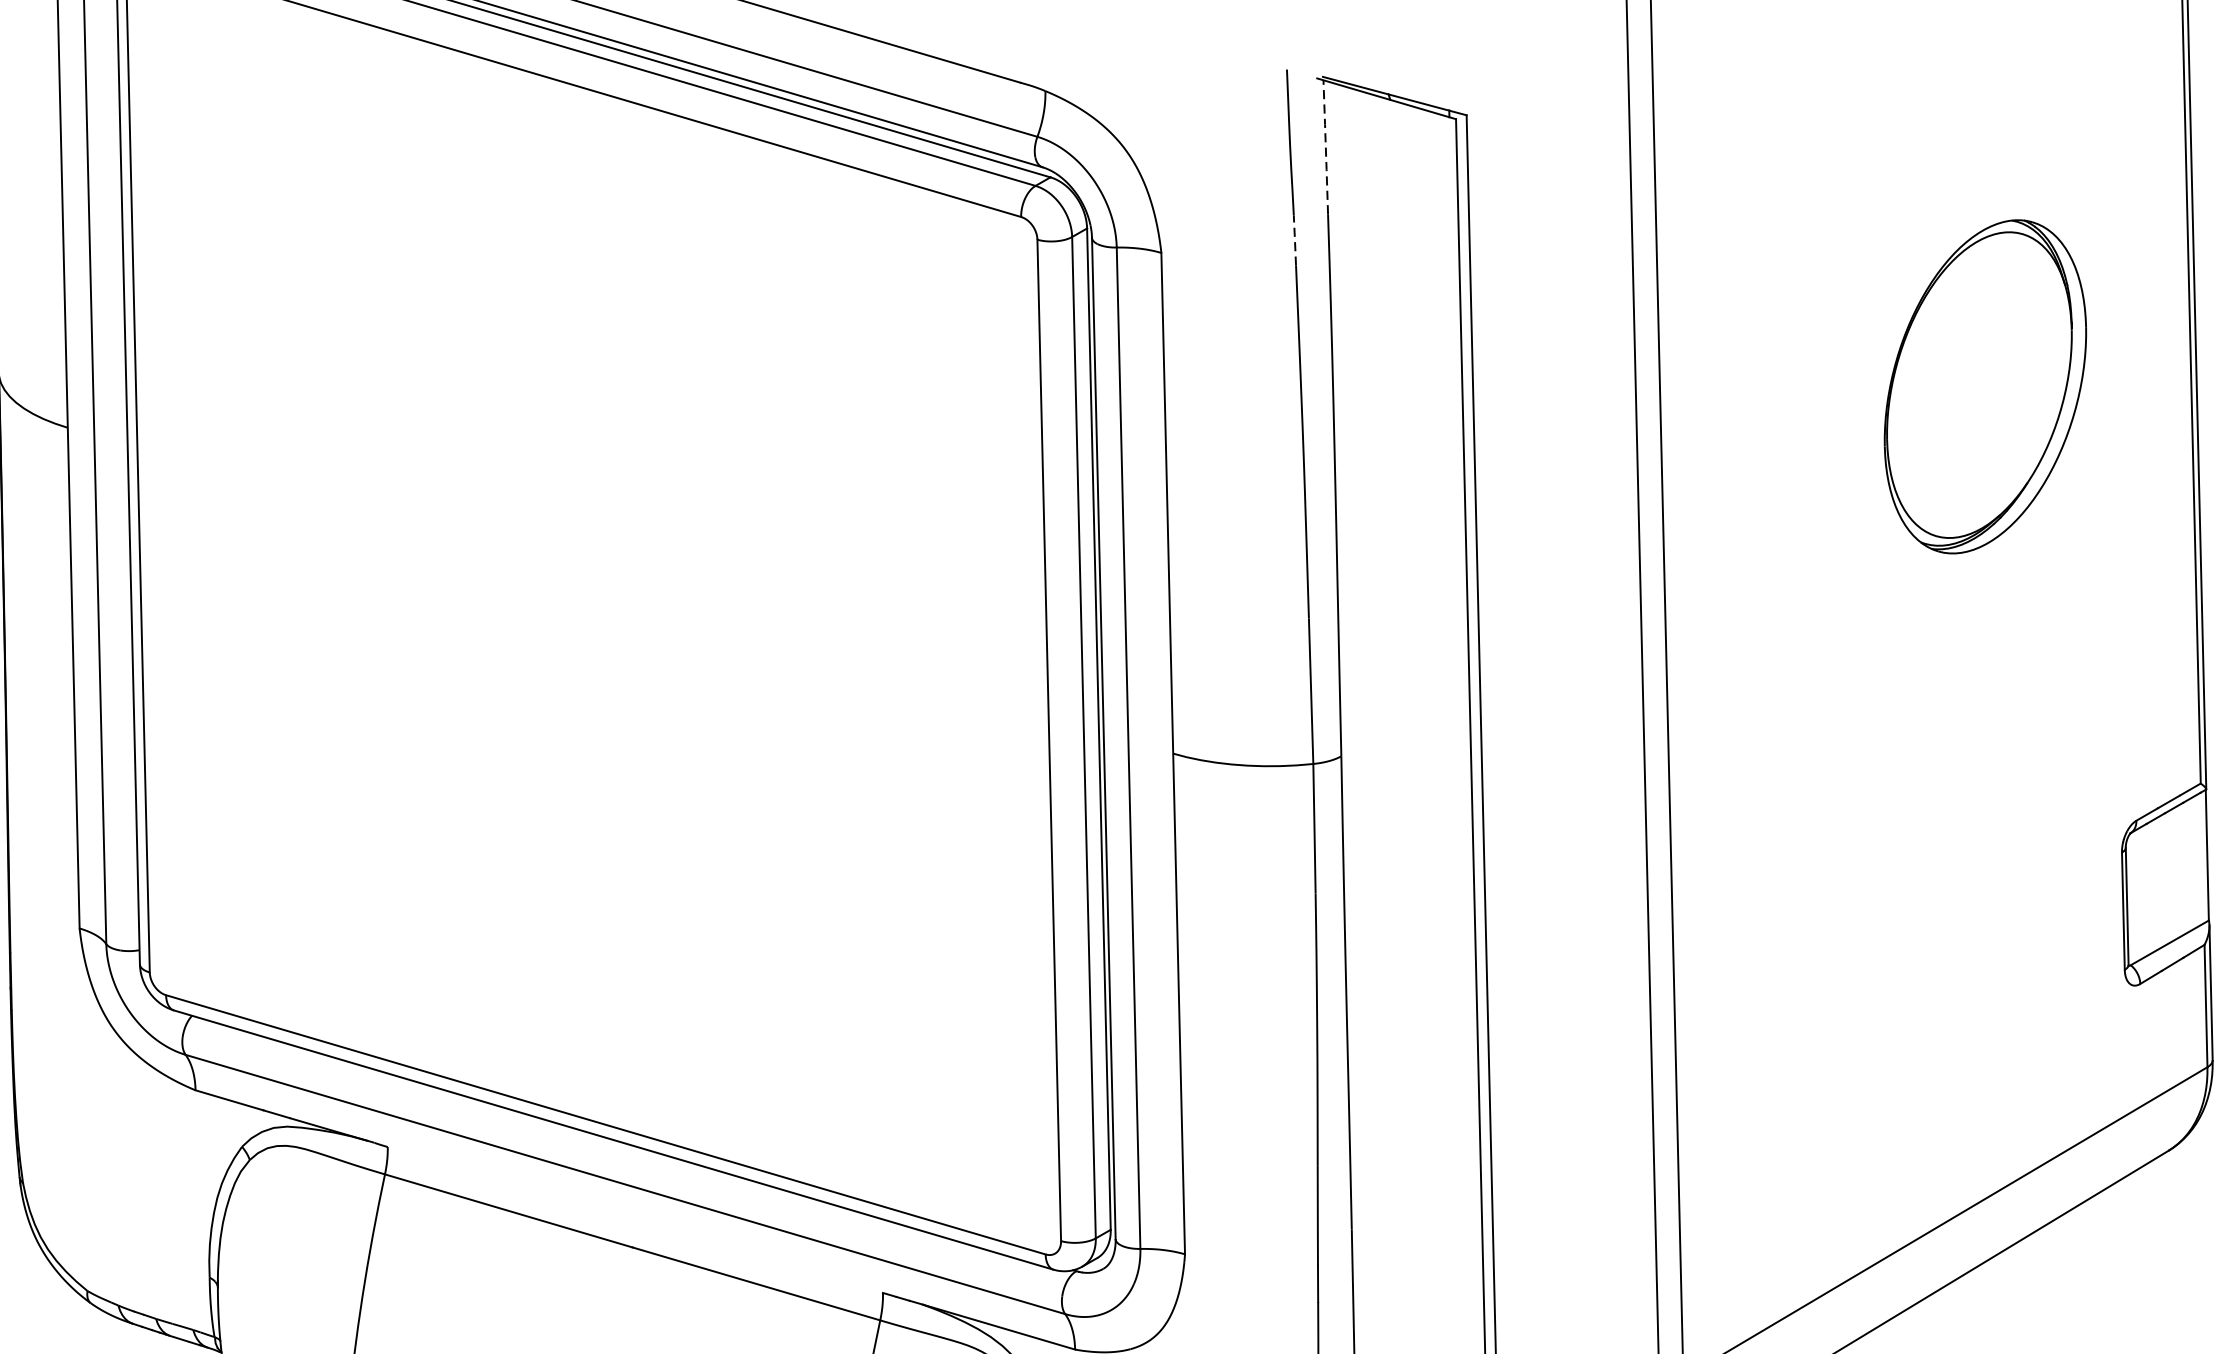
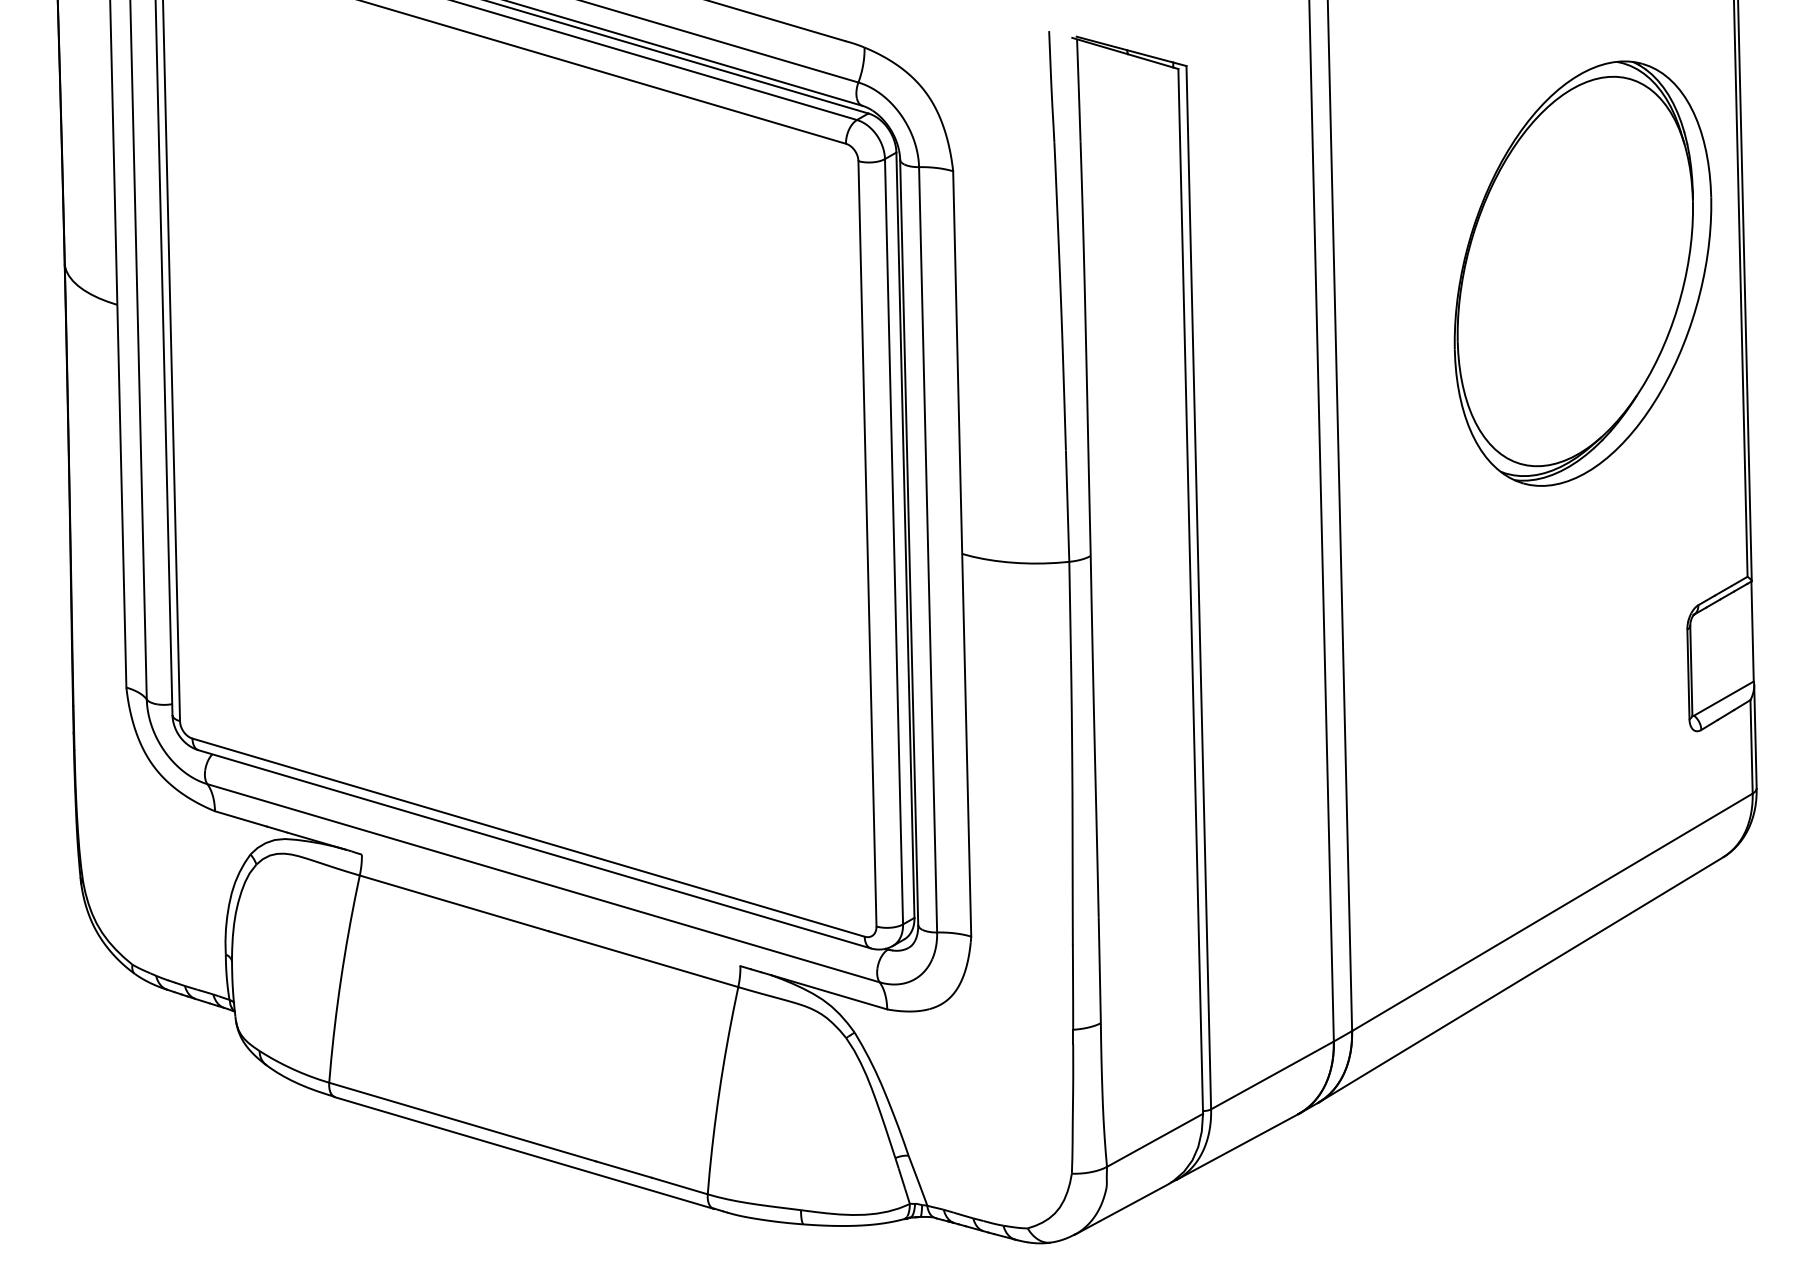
line: (1325, 147) -> (1078, 90), dashed -> solid
line: (1295, 240) -> (1055, 161), dashed -> solid
part: (1984, 386) -> (1582, 273), size x1.67

